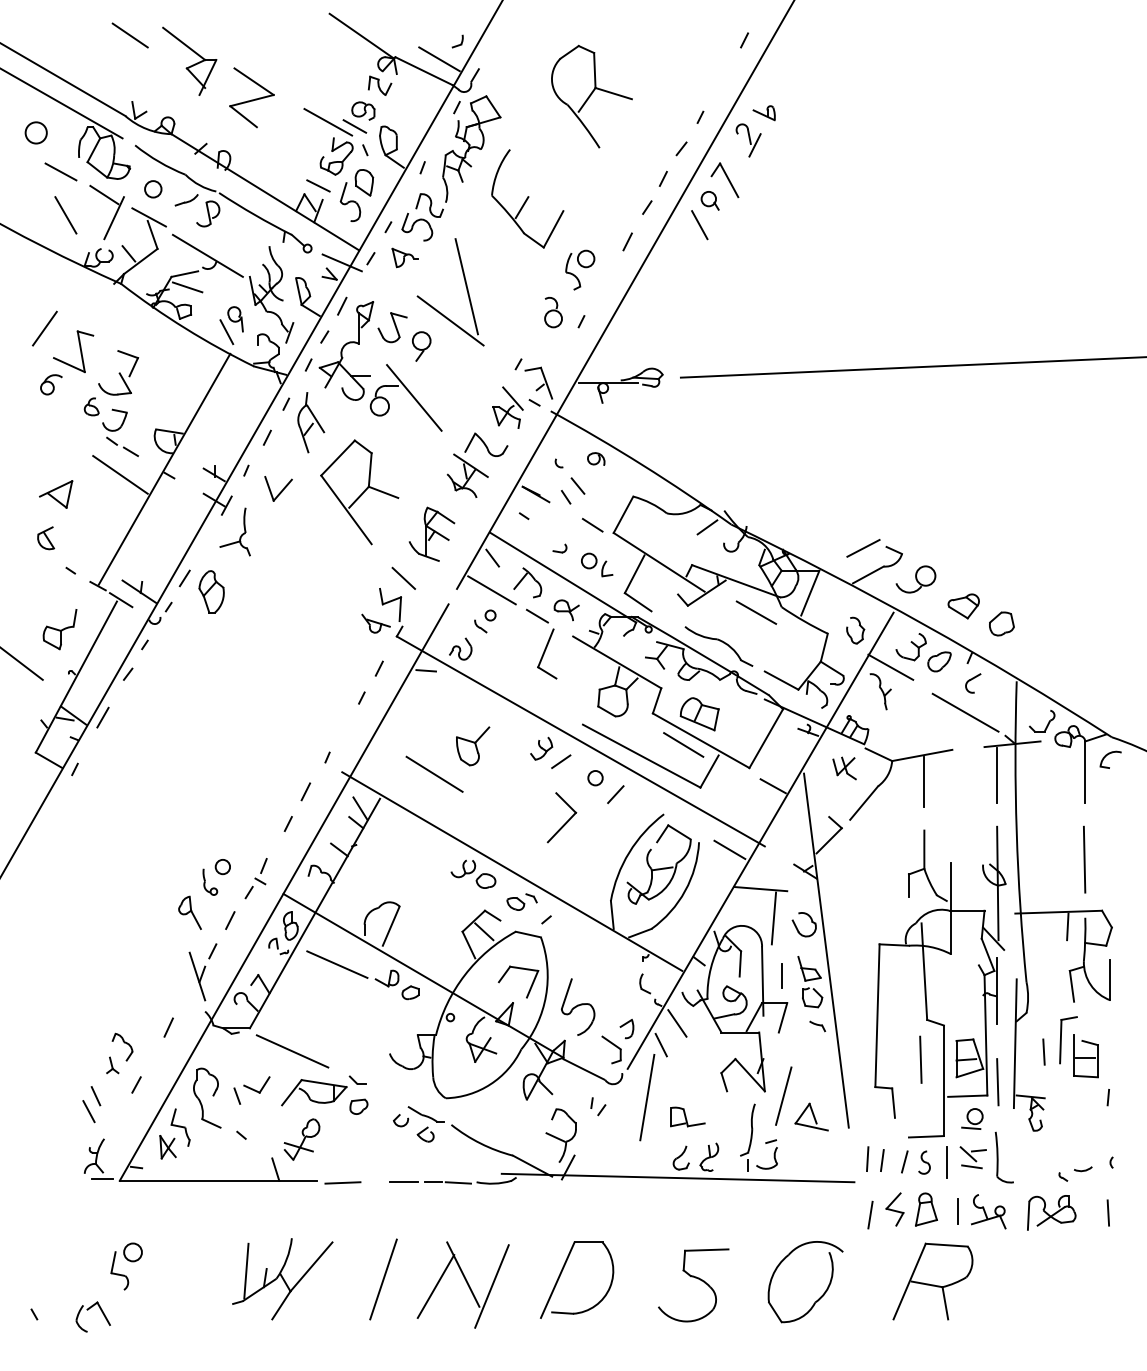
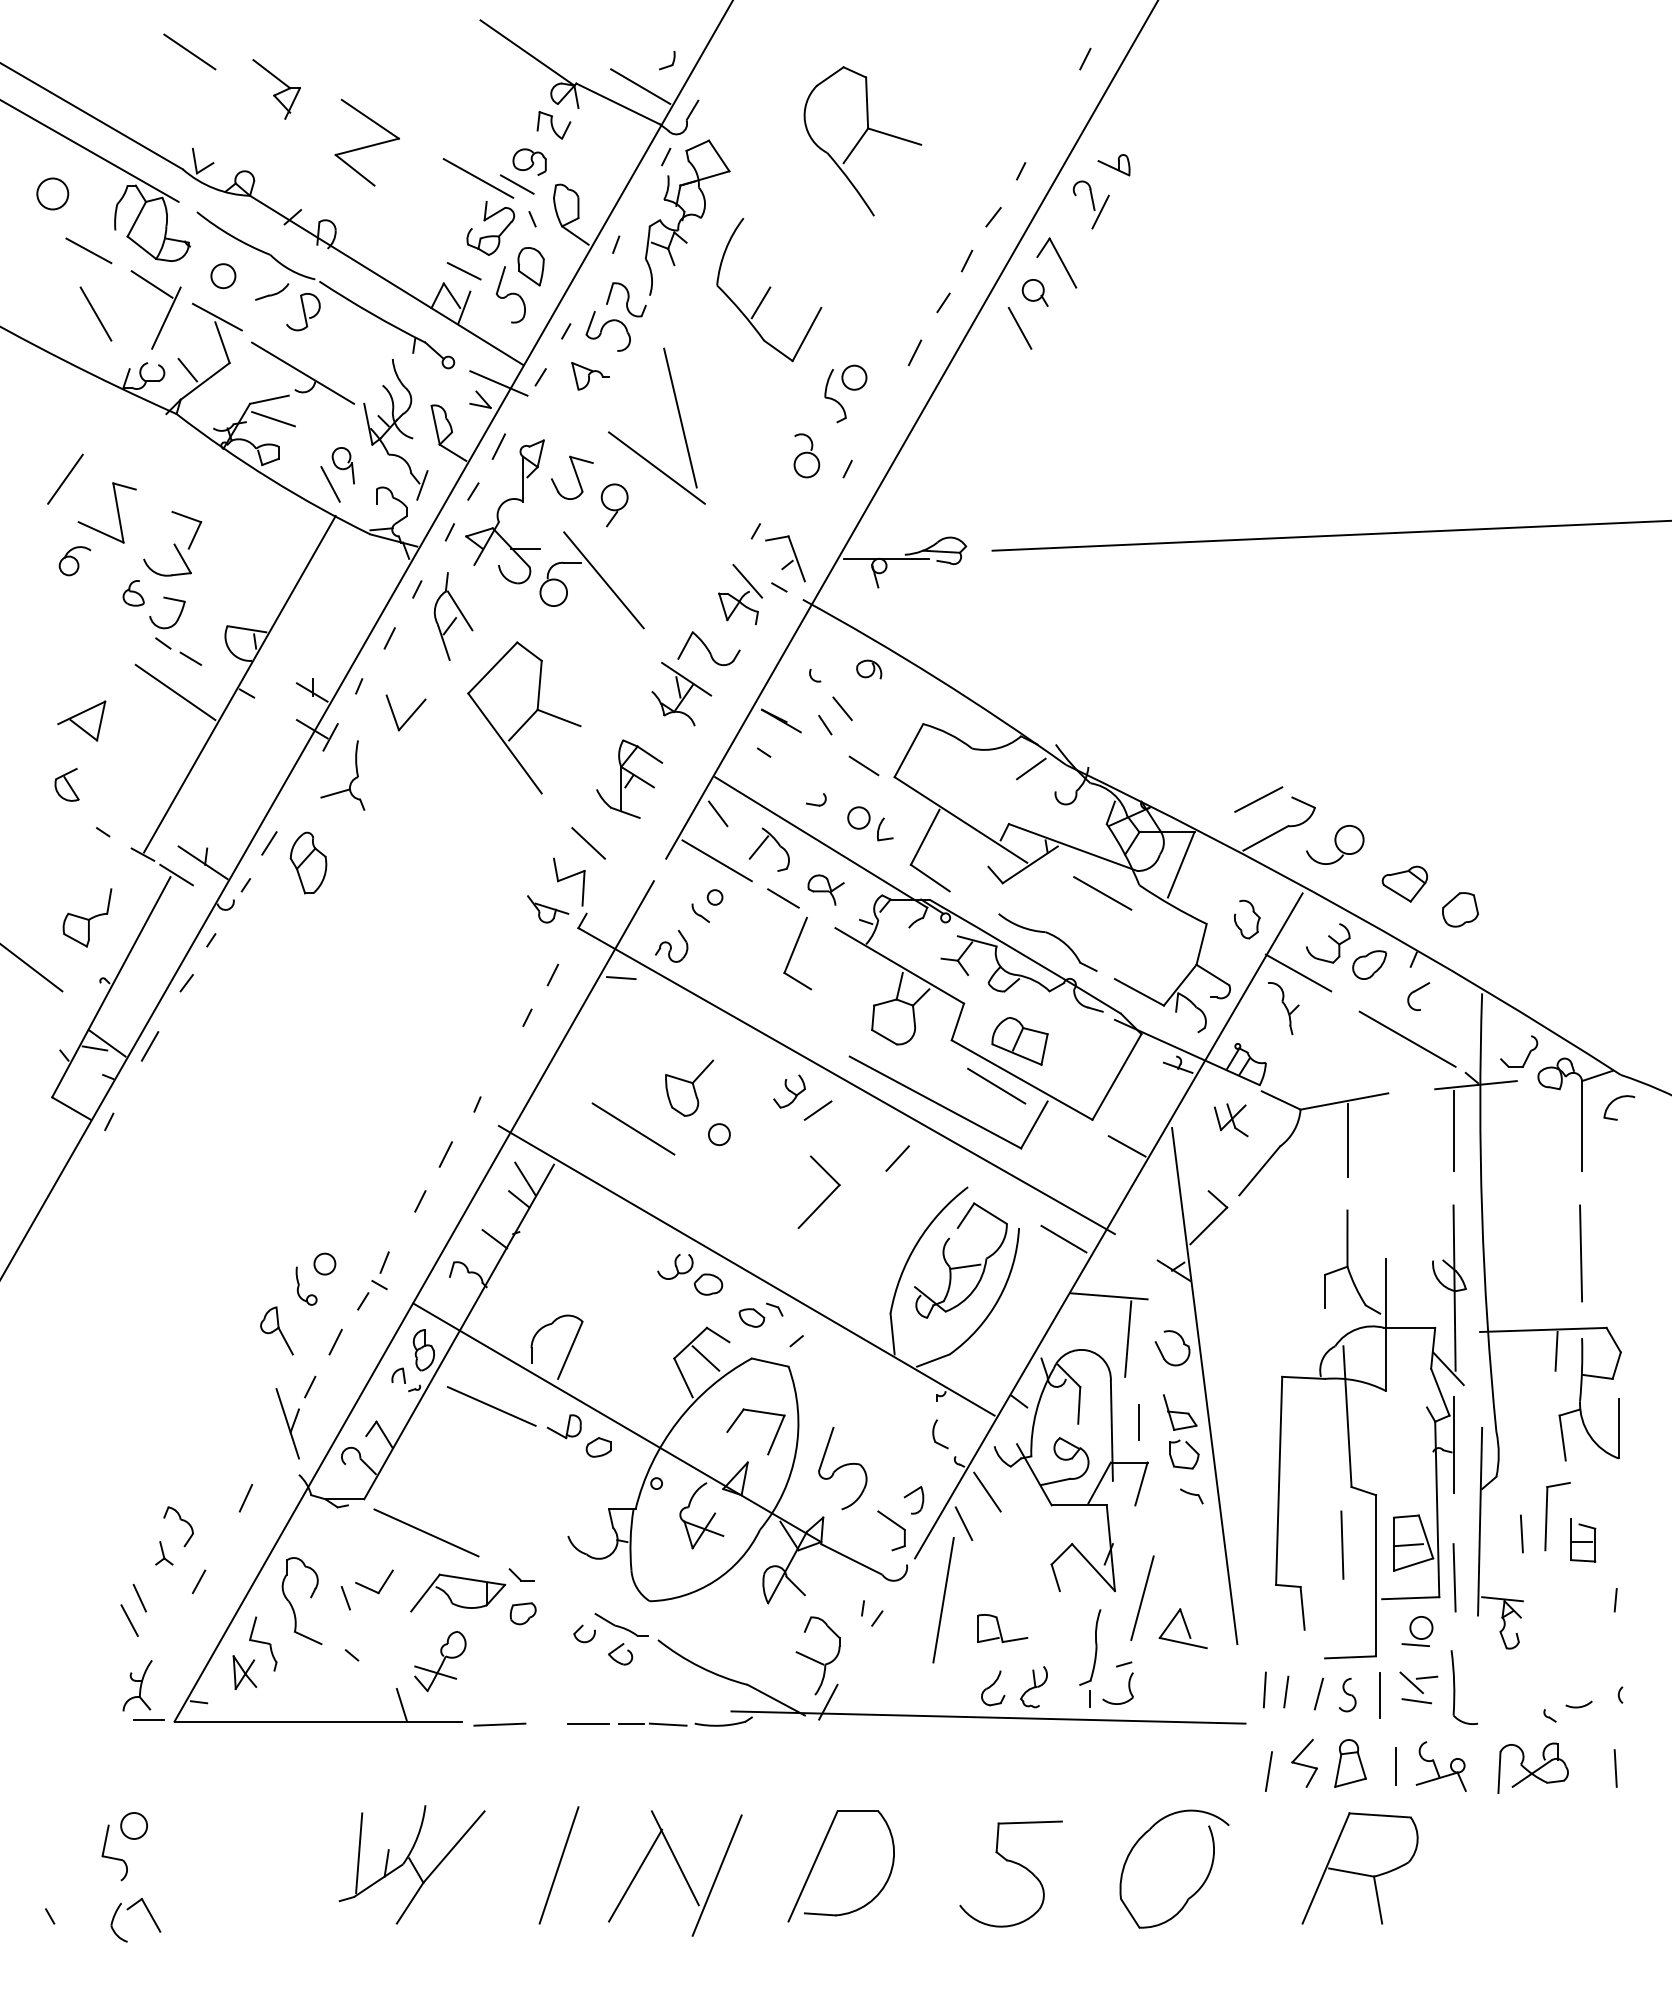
part: (189, 60) -> (276, 88), size x0.6
circle: (595, 778) -> (719, 1135), moved
part: (1085, 1056) -> (1582, 1540), size x0.7
part: (126, 1266) -> (124, 1846), moved

